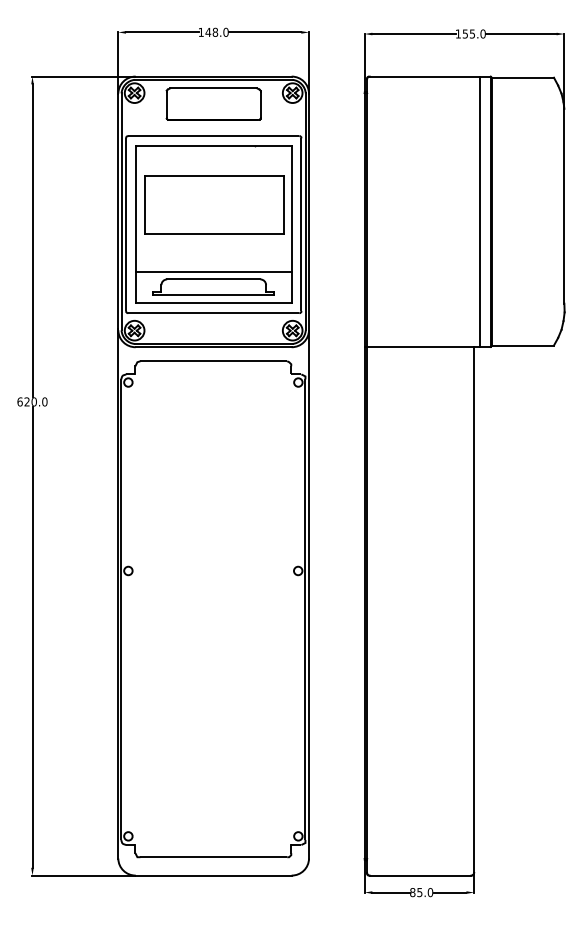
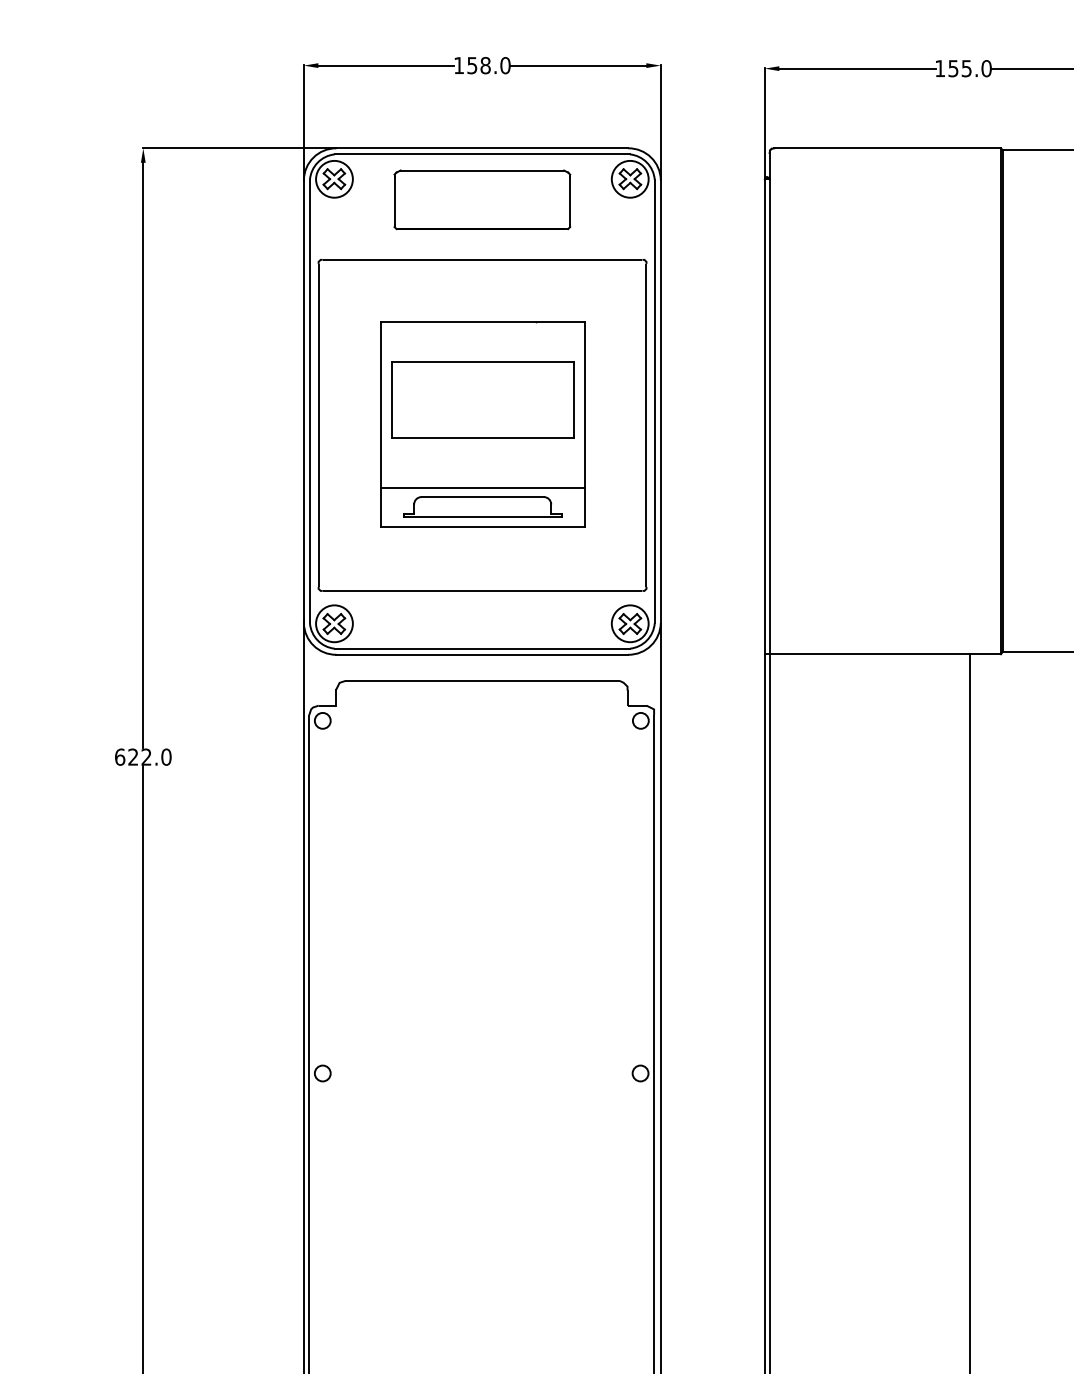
text: (208, 31) -> (472, 63), 148.0 -> 158.0
line: (480, 211) -> (981, 400), removed
part: (213, 224) -> (482, 425), size x0.7
text: (33, 402) -> (145, 758), 620.0 -> 622.0

